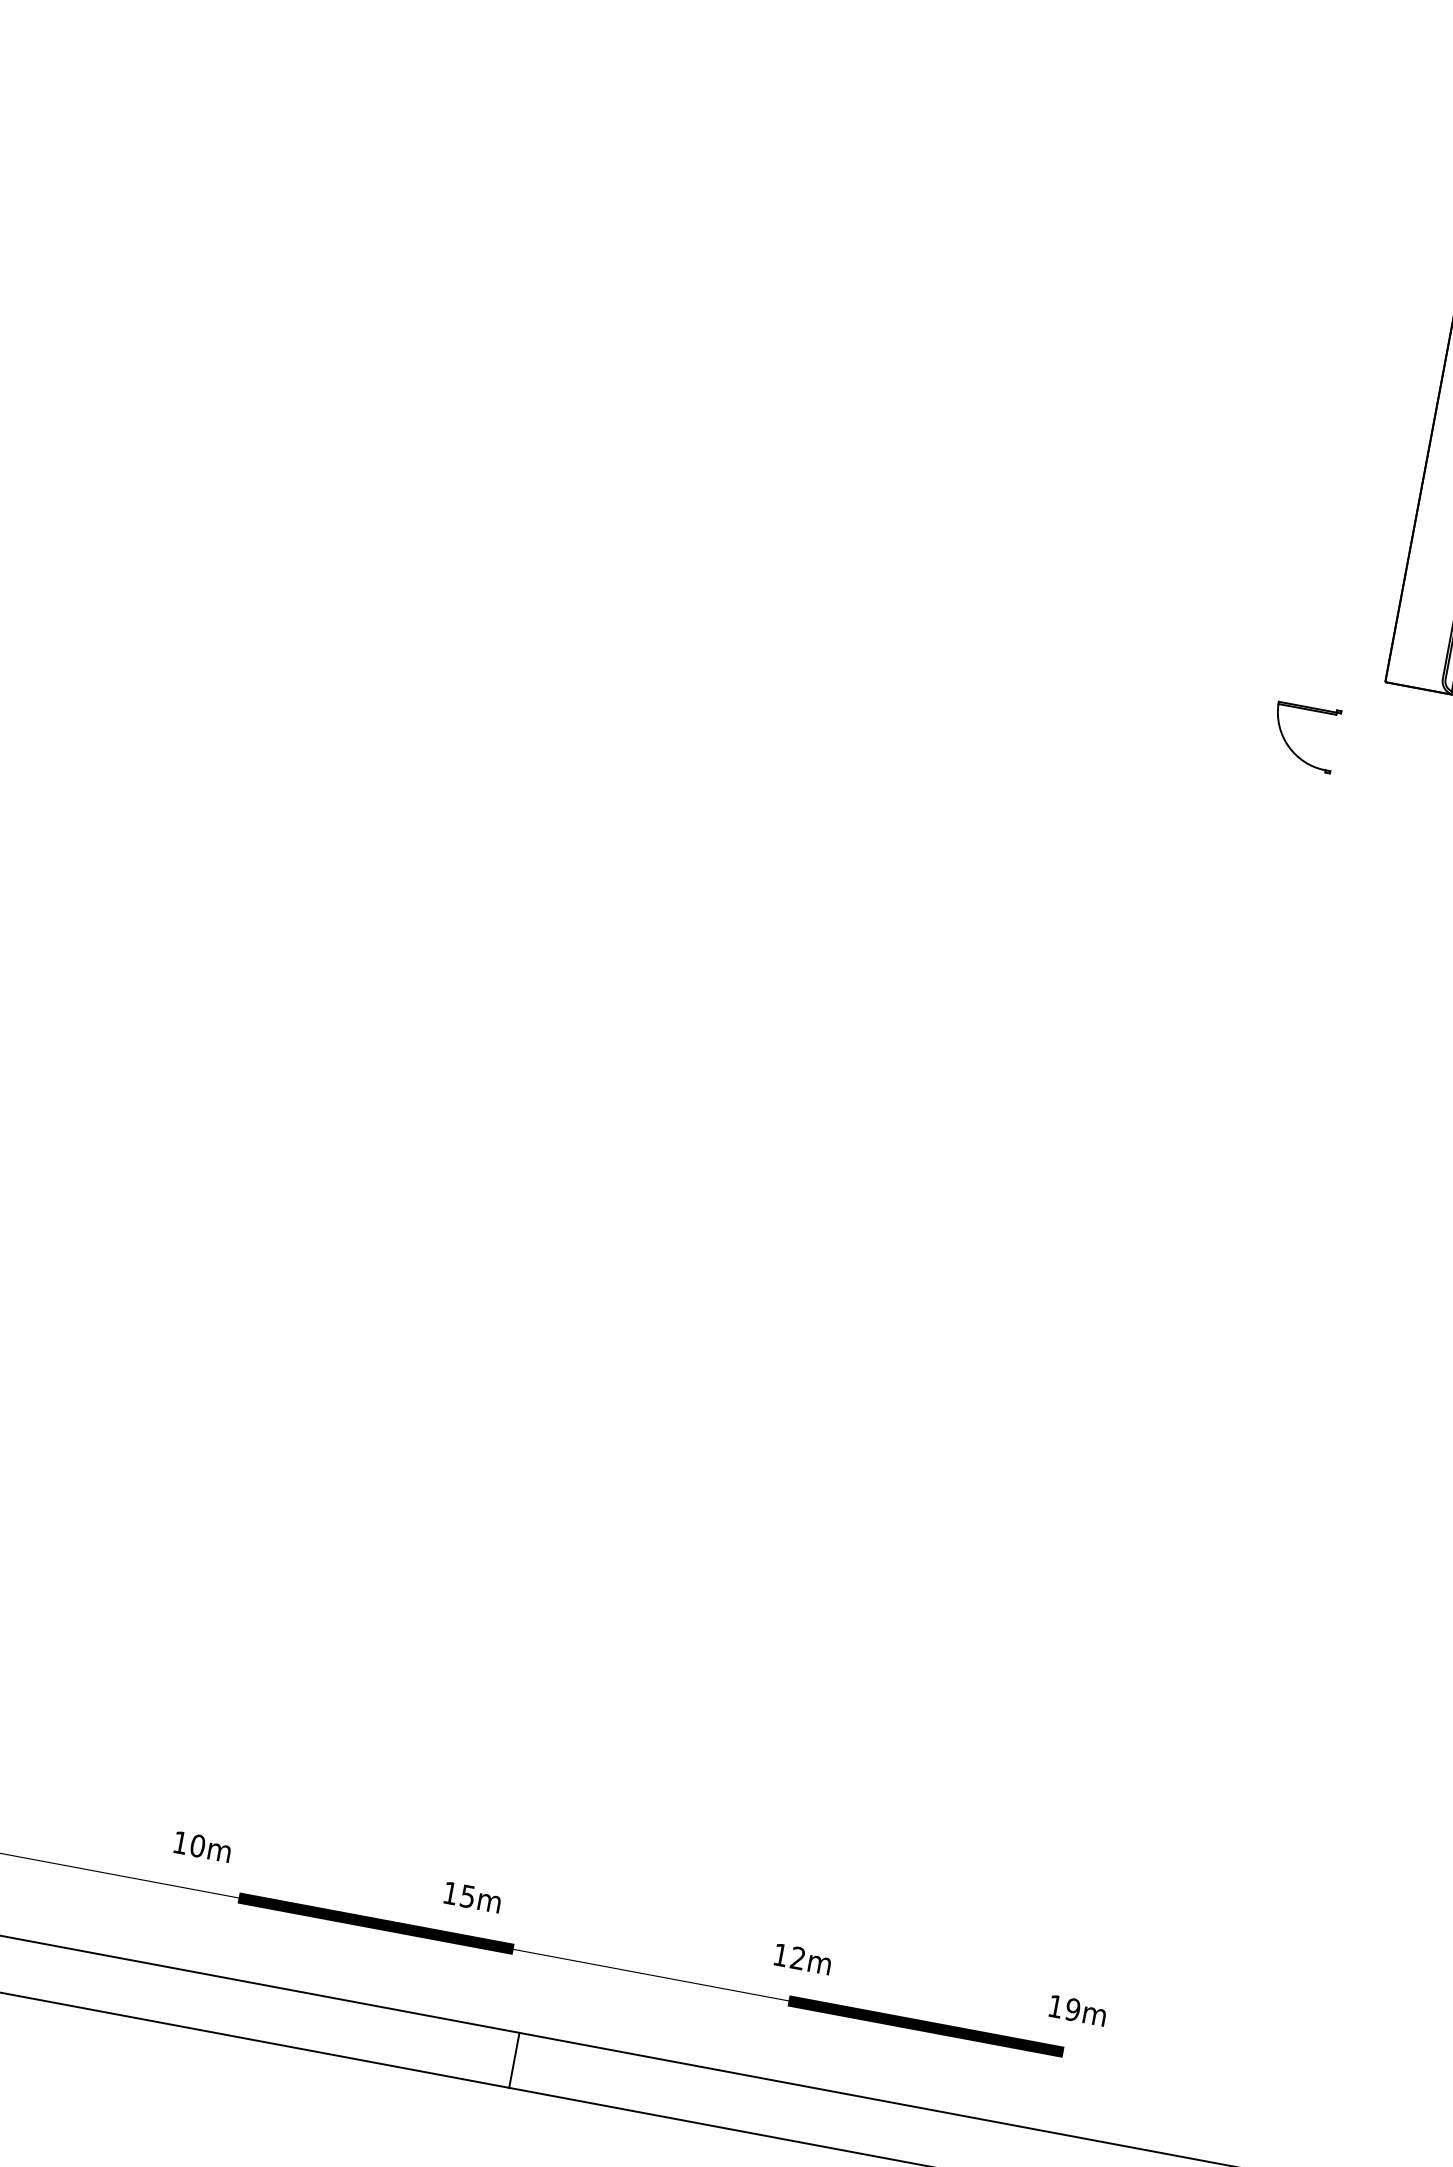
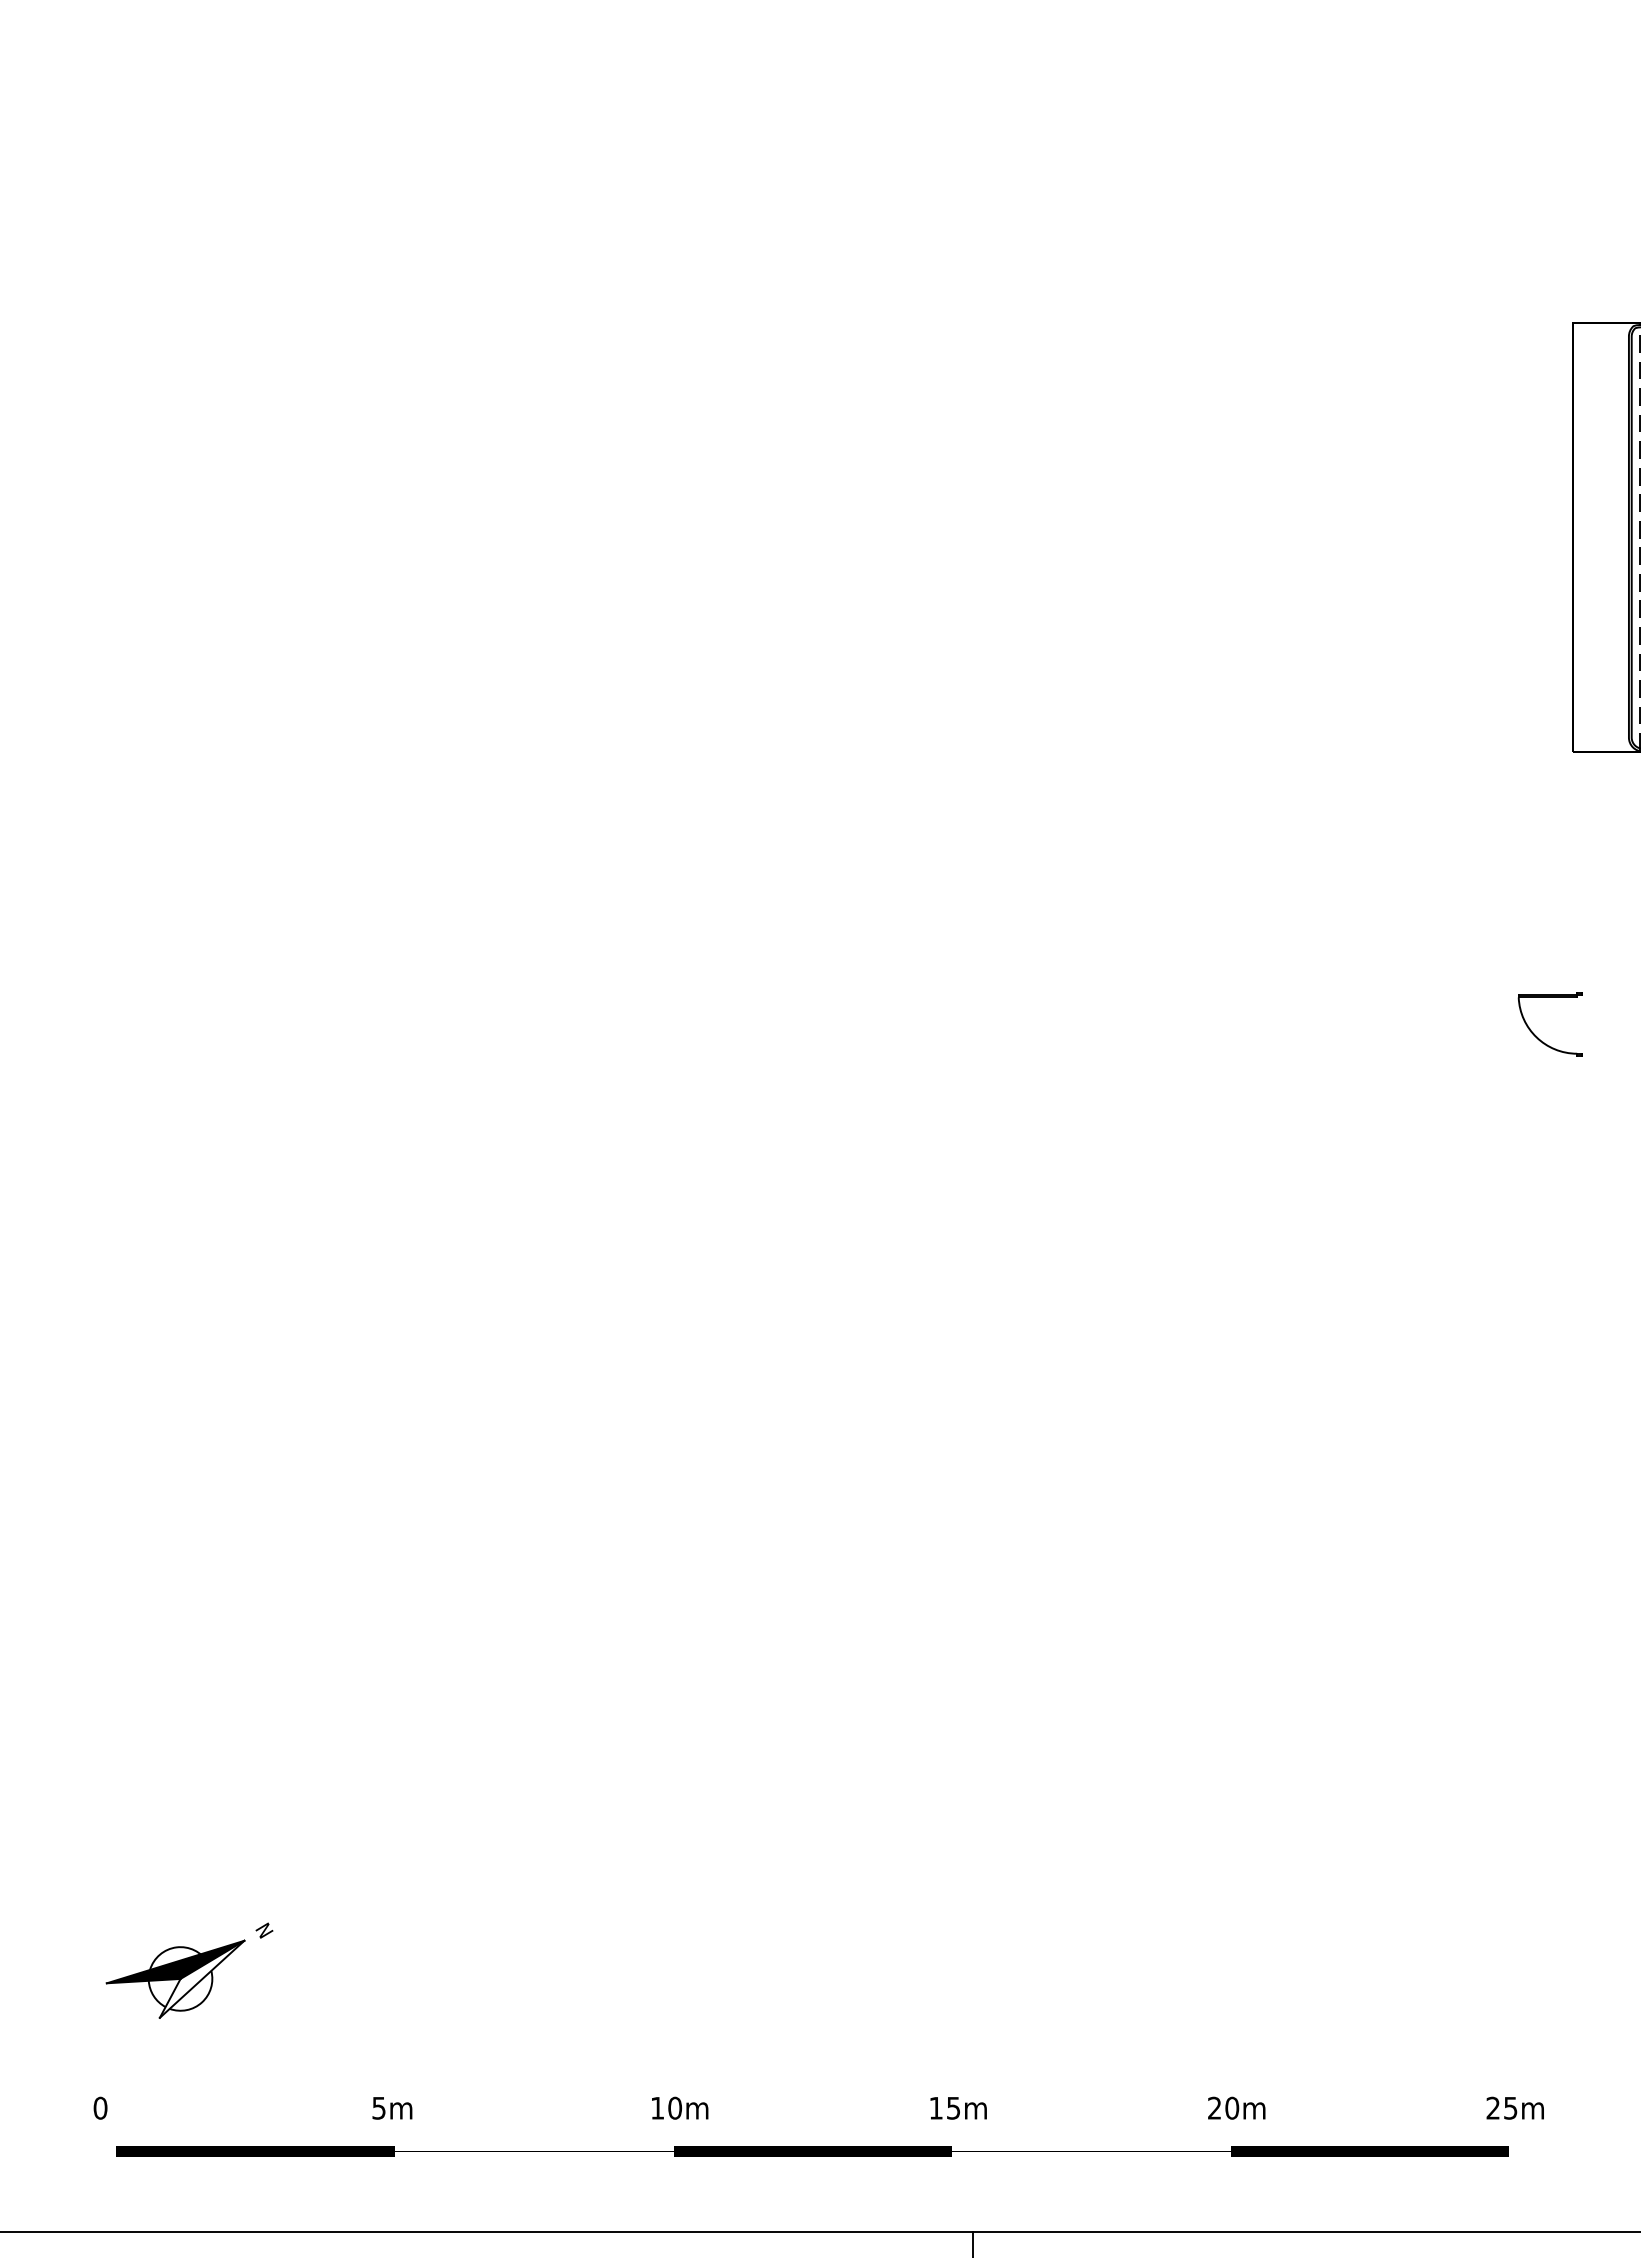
part: (1289, 746) -> (1537, 1036), moved
text: (203, 1846) -> (680, 2107), moved
text: (472, 1897) -> (958, 2108), moved
text: (789, 1956) -> (1223, 2107), 12m -> 20m
text: (1064, 2007) -> (1501, 2107), 19m -> 25m

